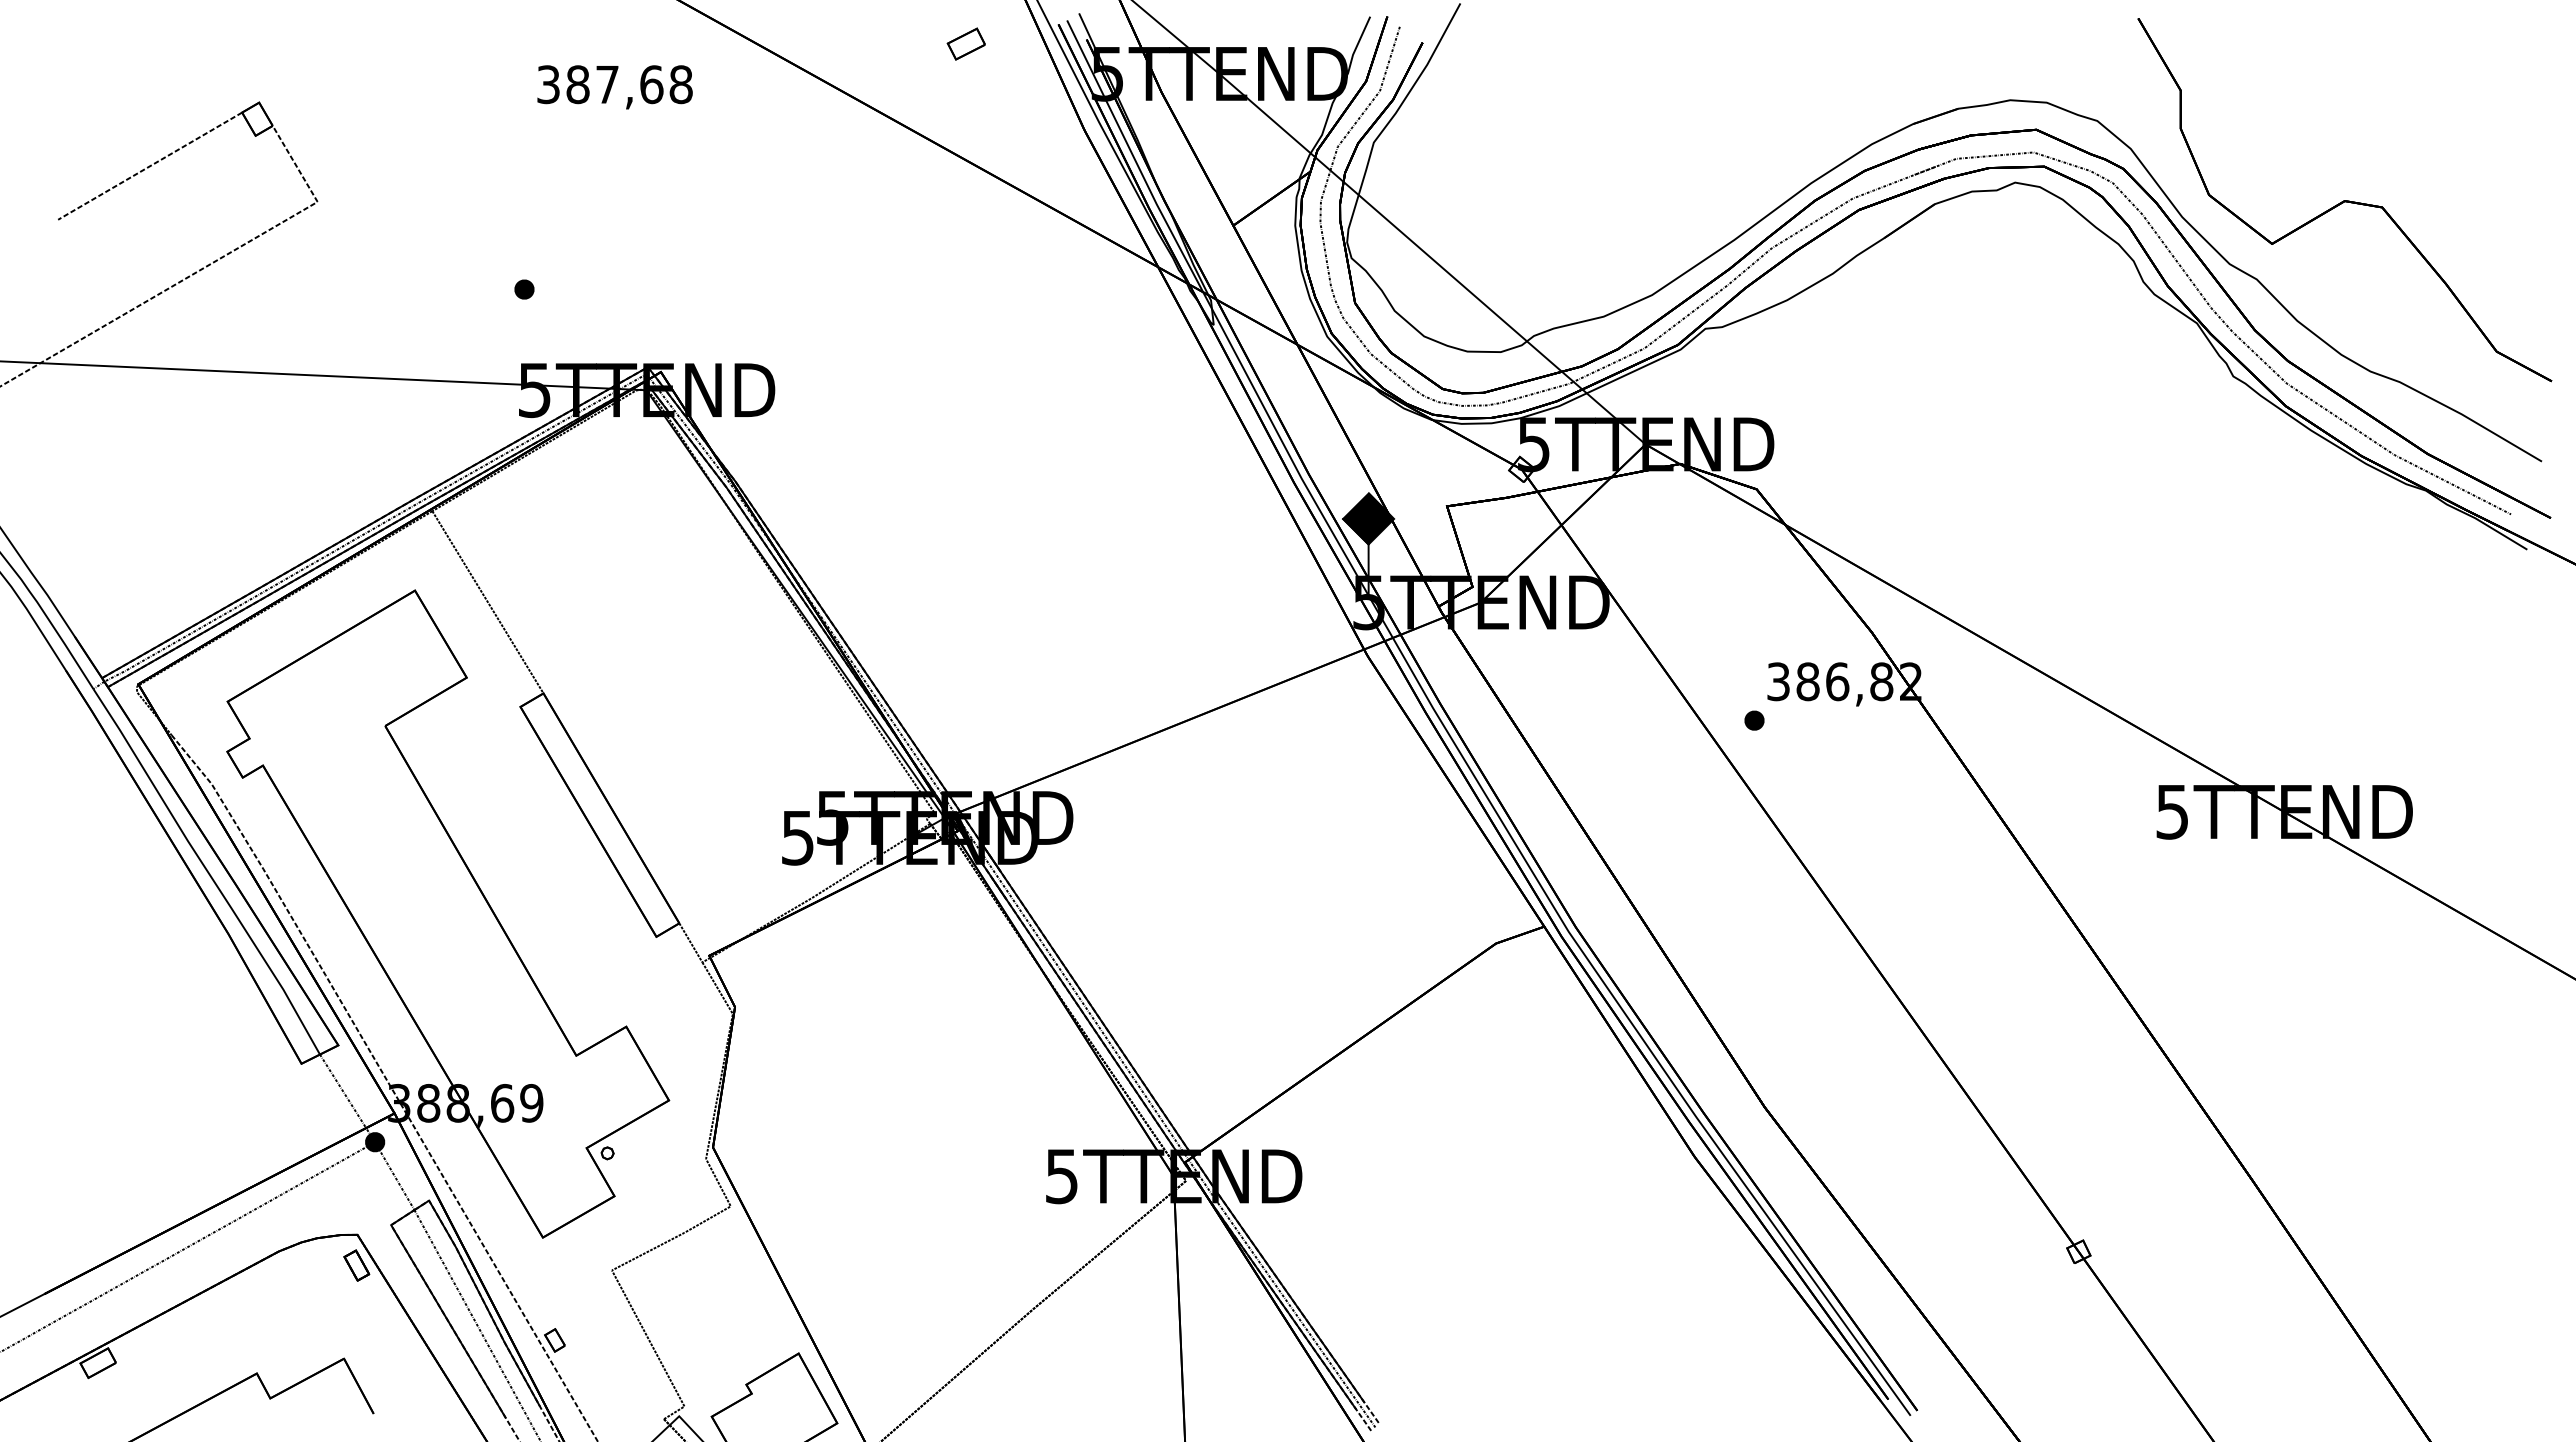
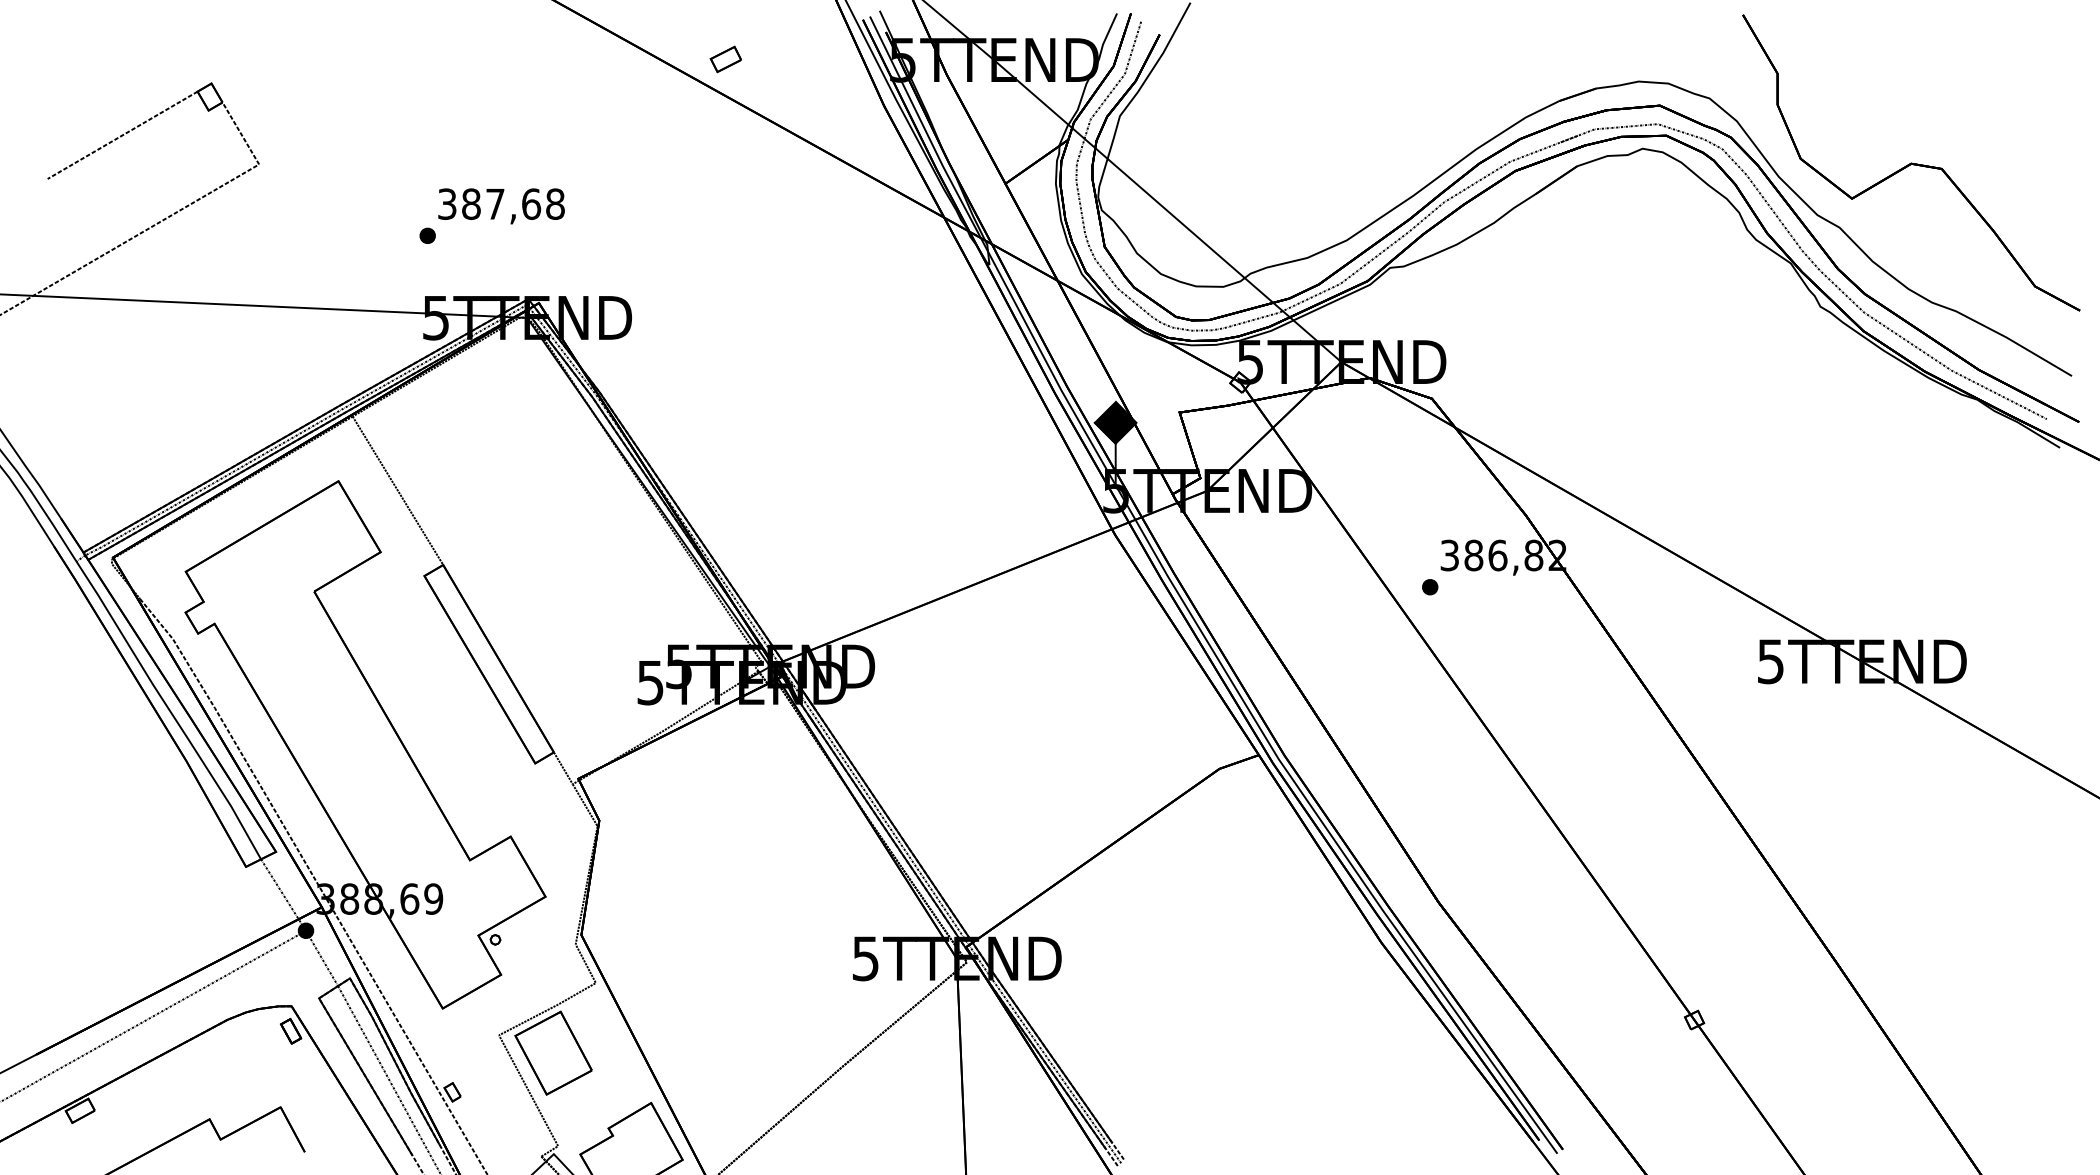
part: (965, 43) -> (725, 58), moved
text: (614, 87) -> (501, 206), moved
part: (678, 1292) -> (553, 1053), added

